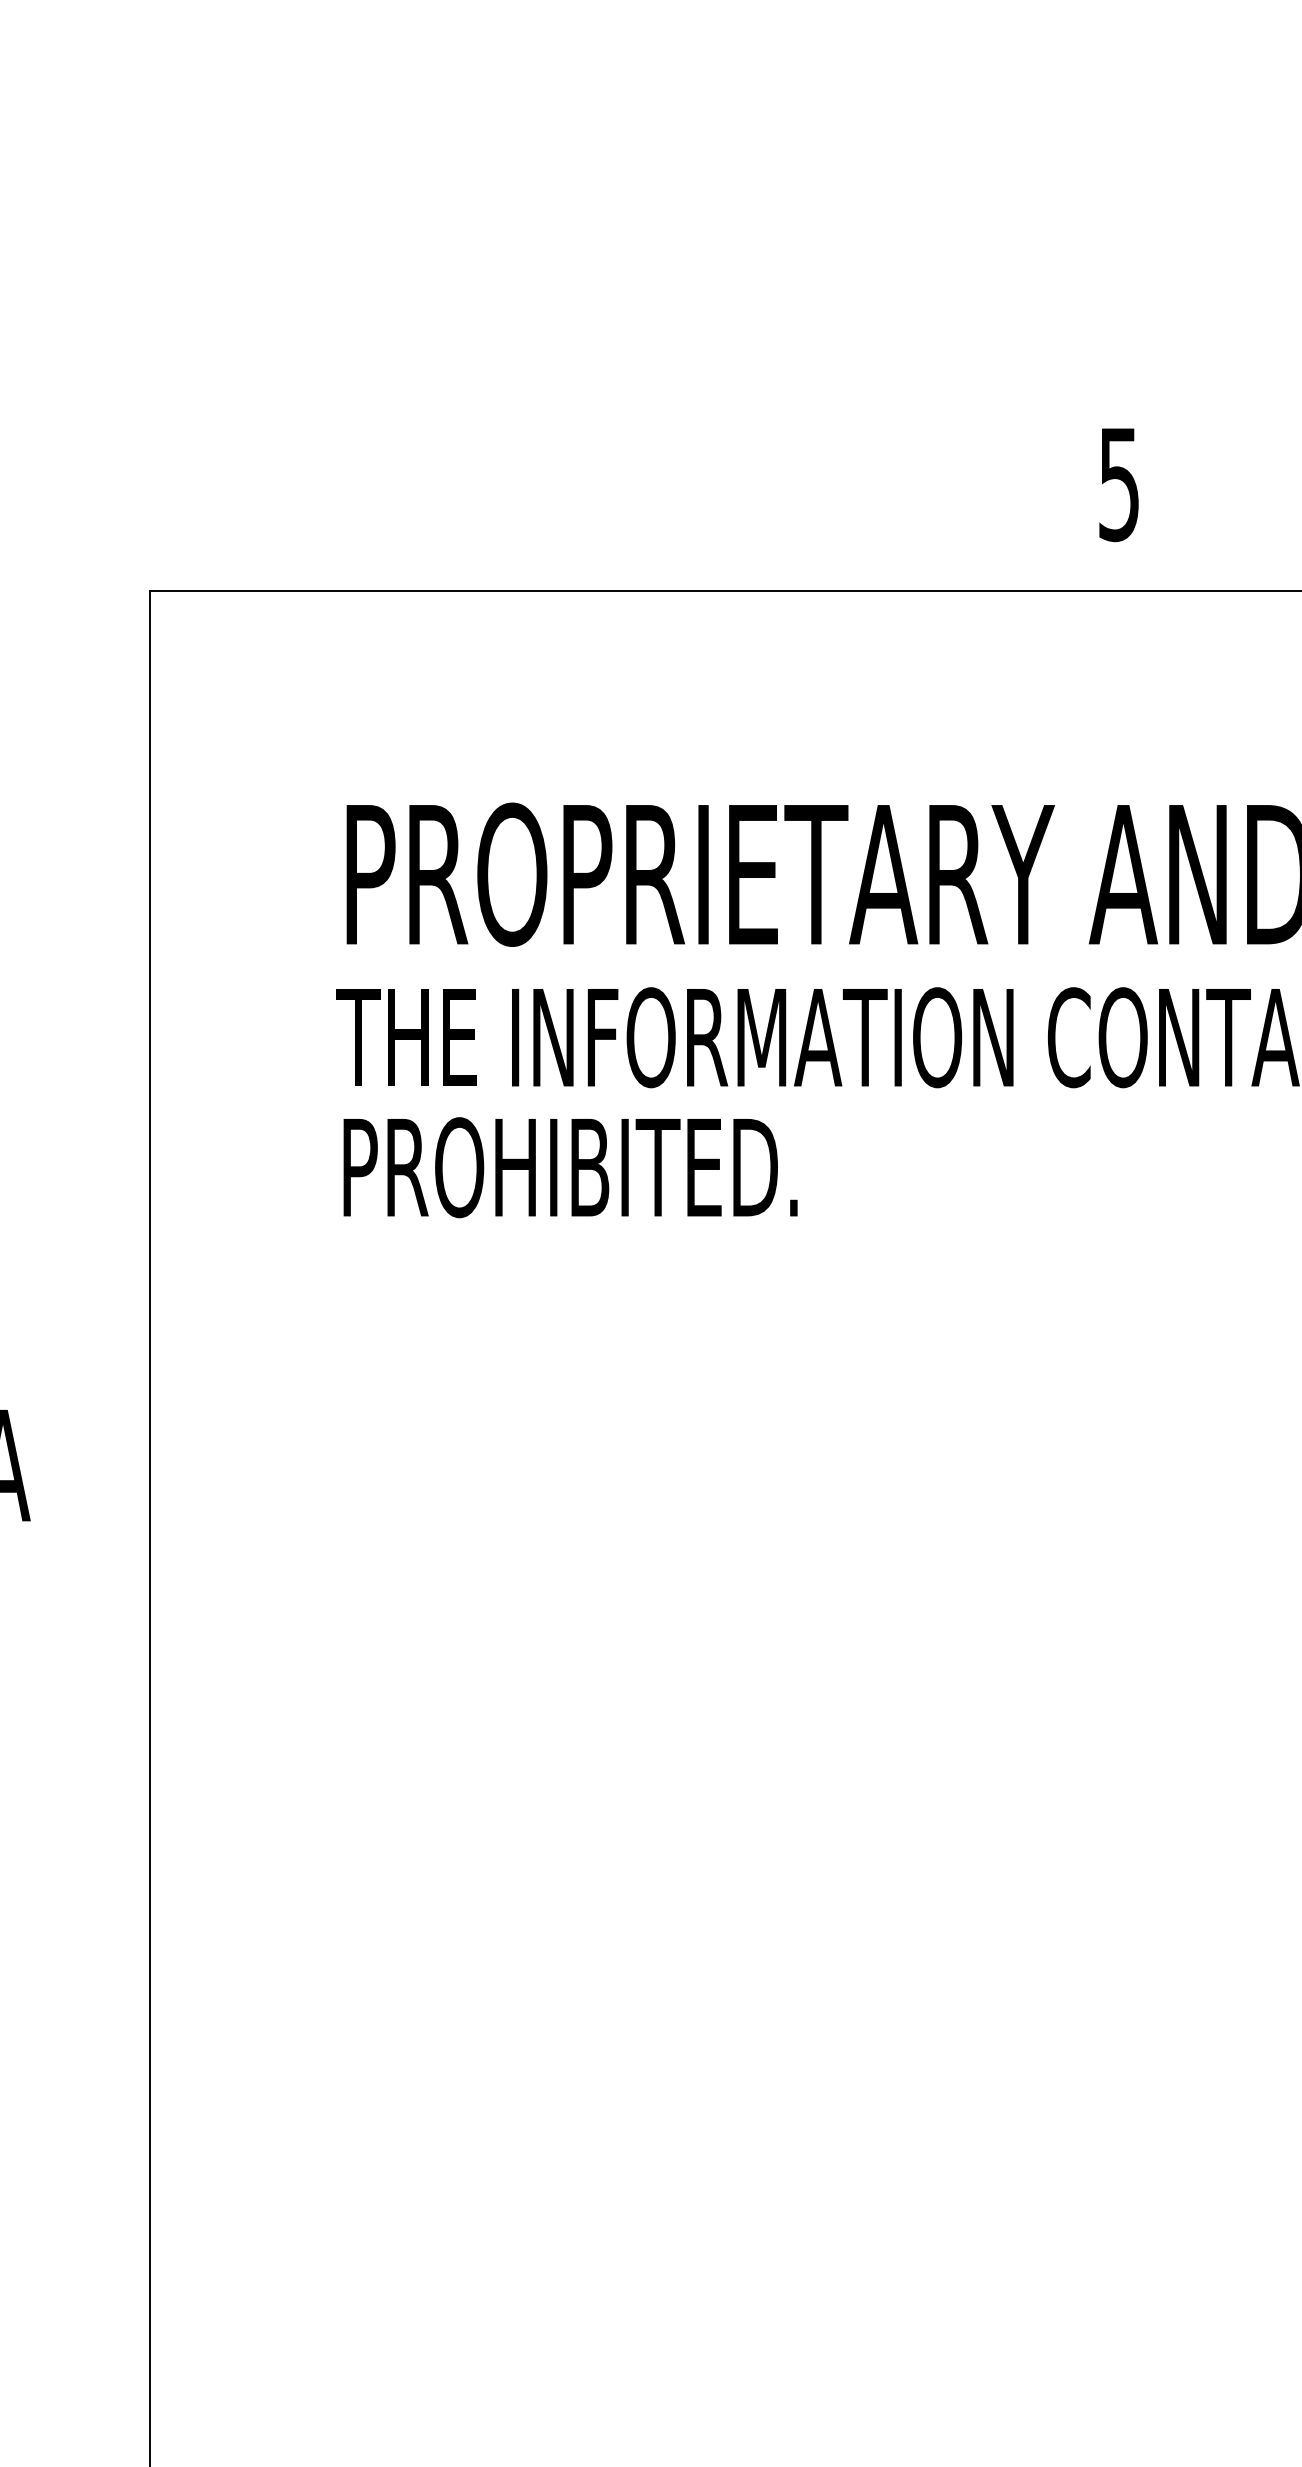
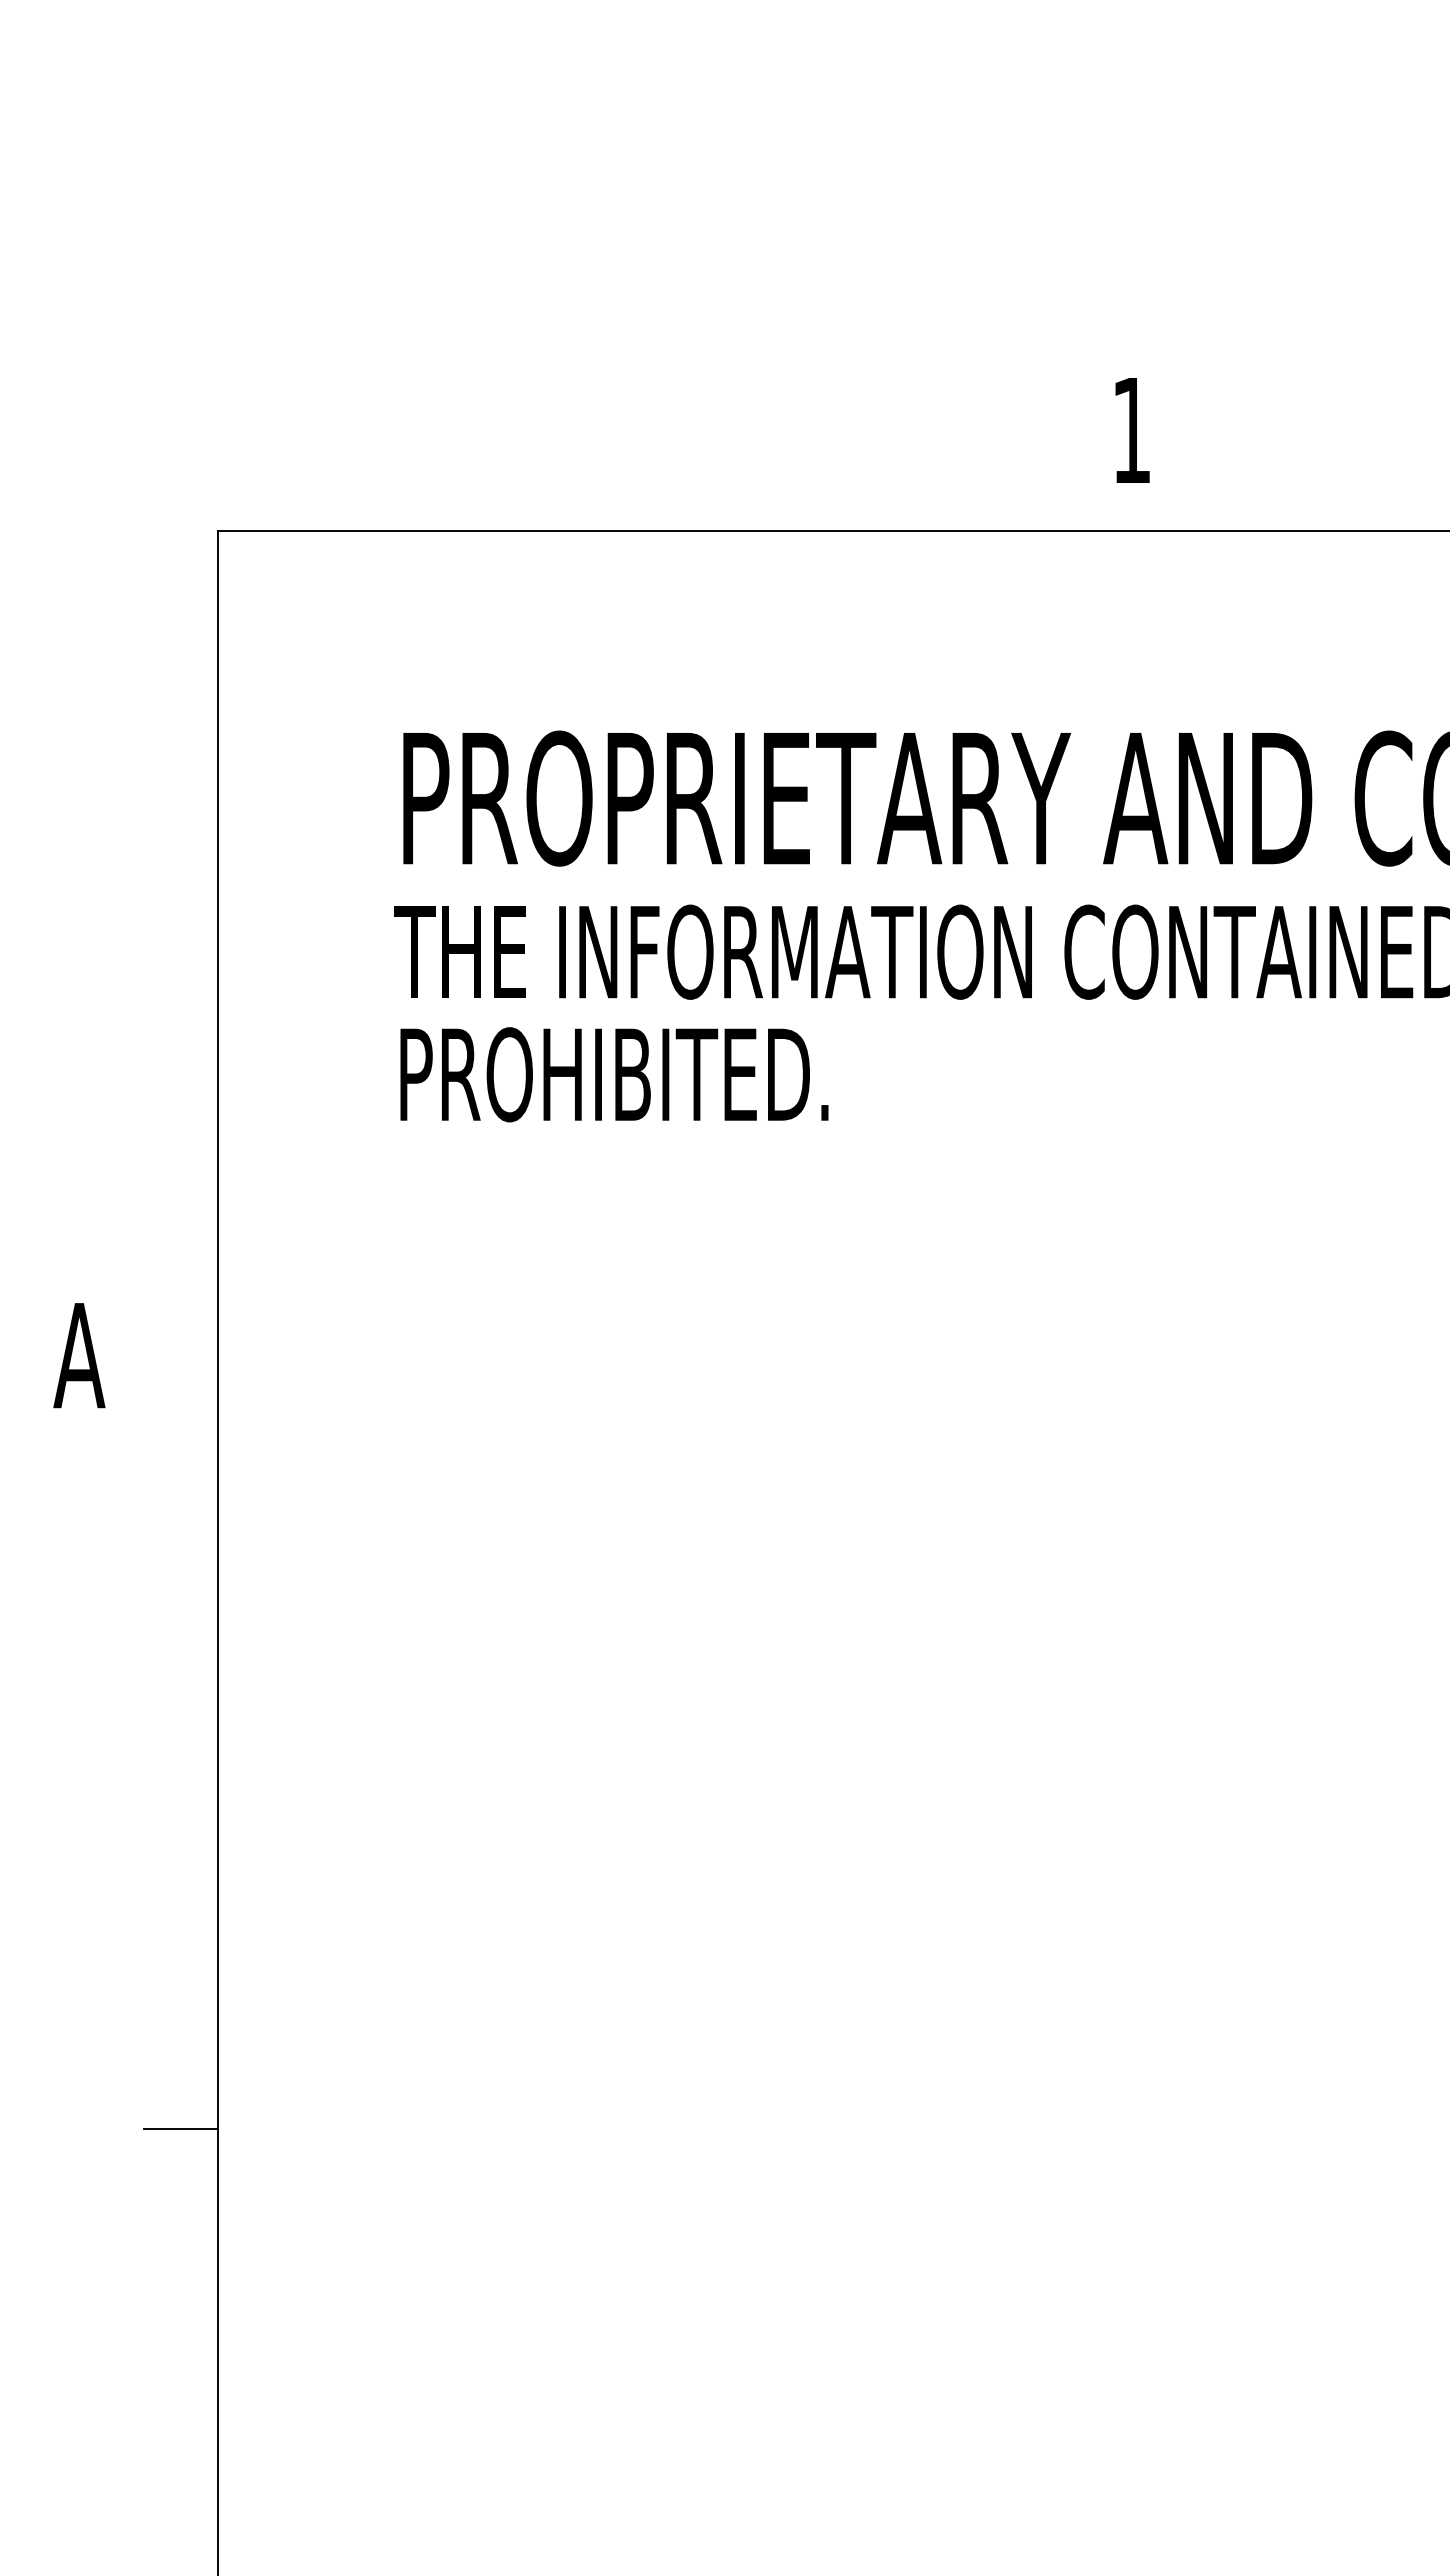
text: (1119, 485) -> (1131, 431), 5 -> 1
line: (110, 2286) -> (180, 2129), added

